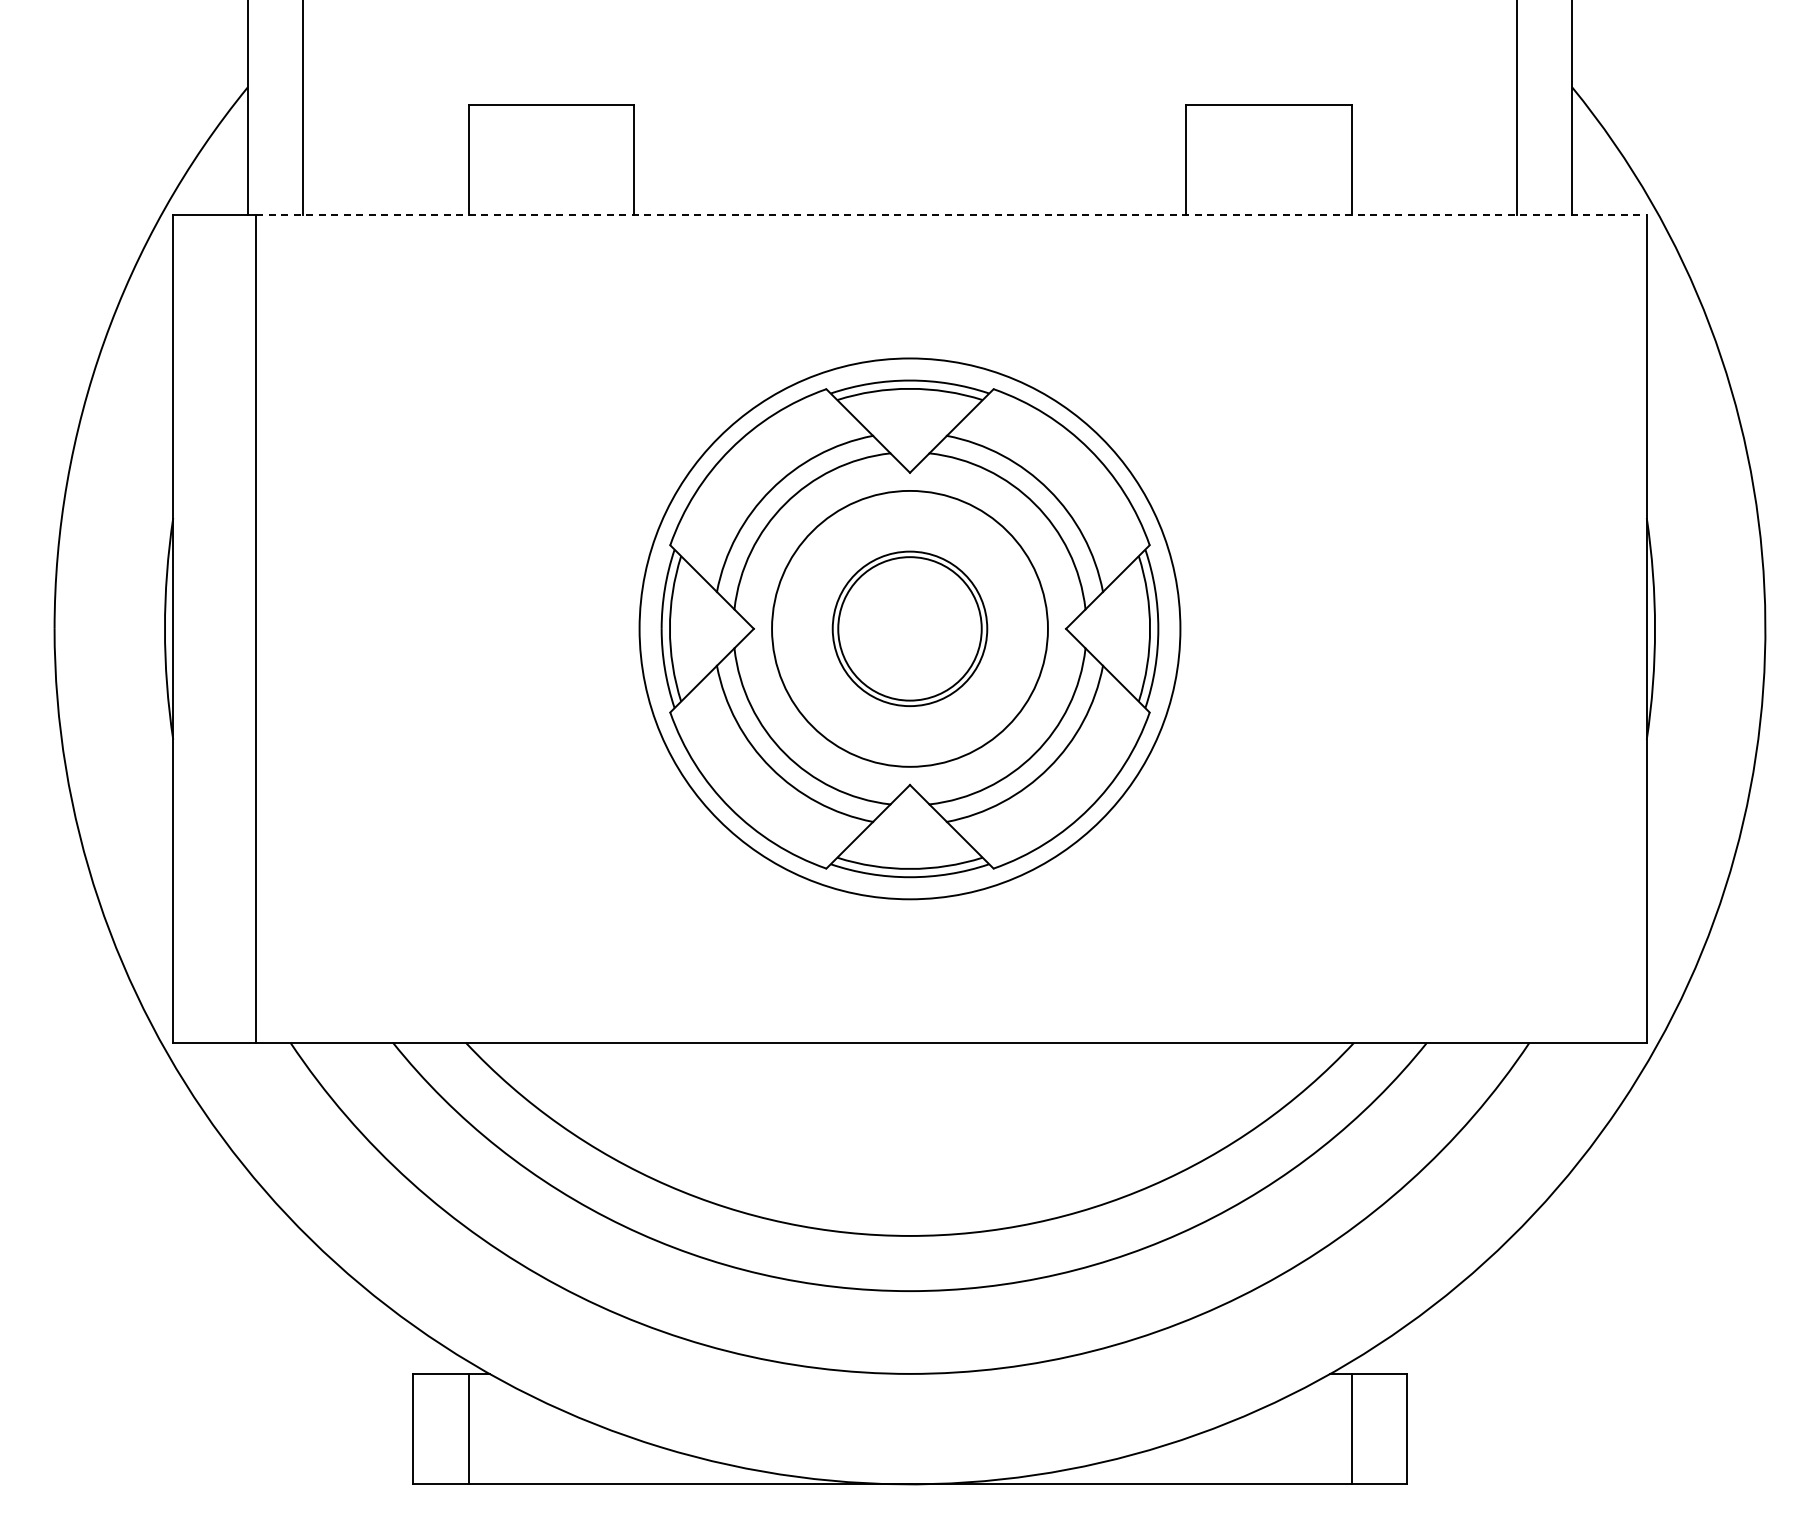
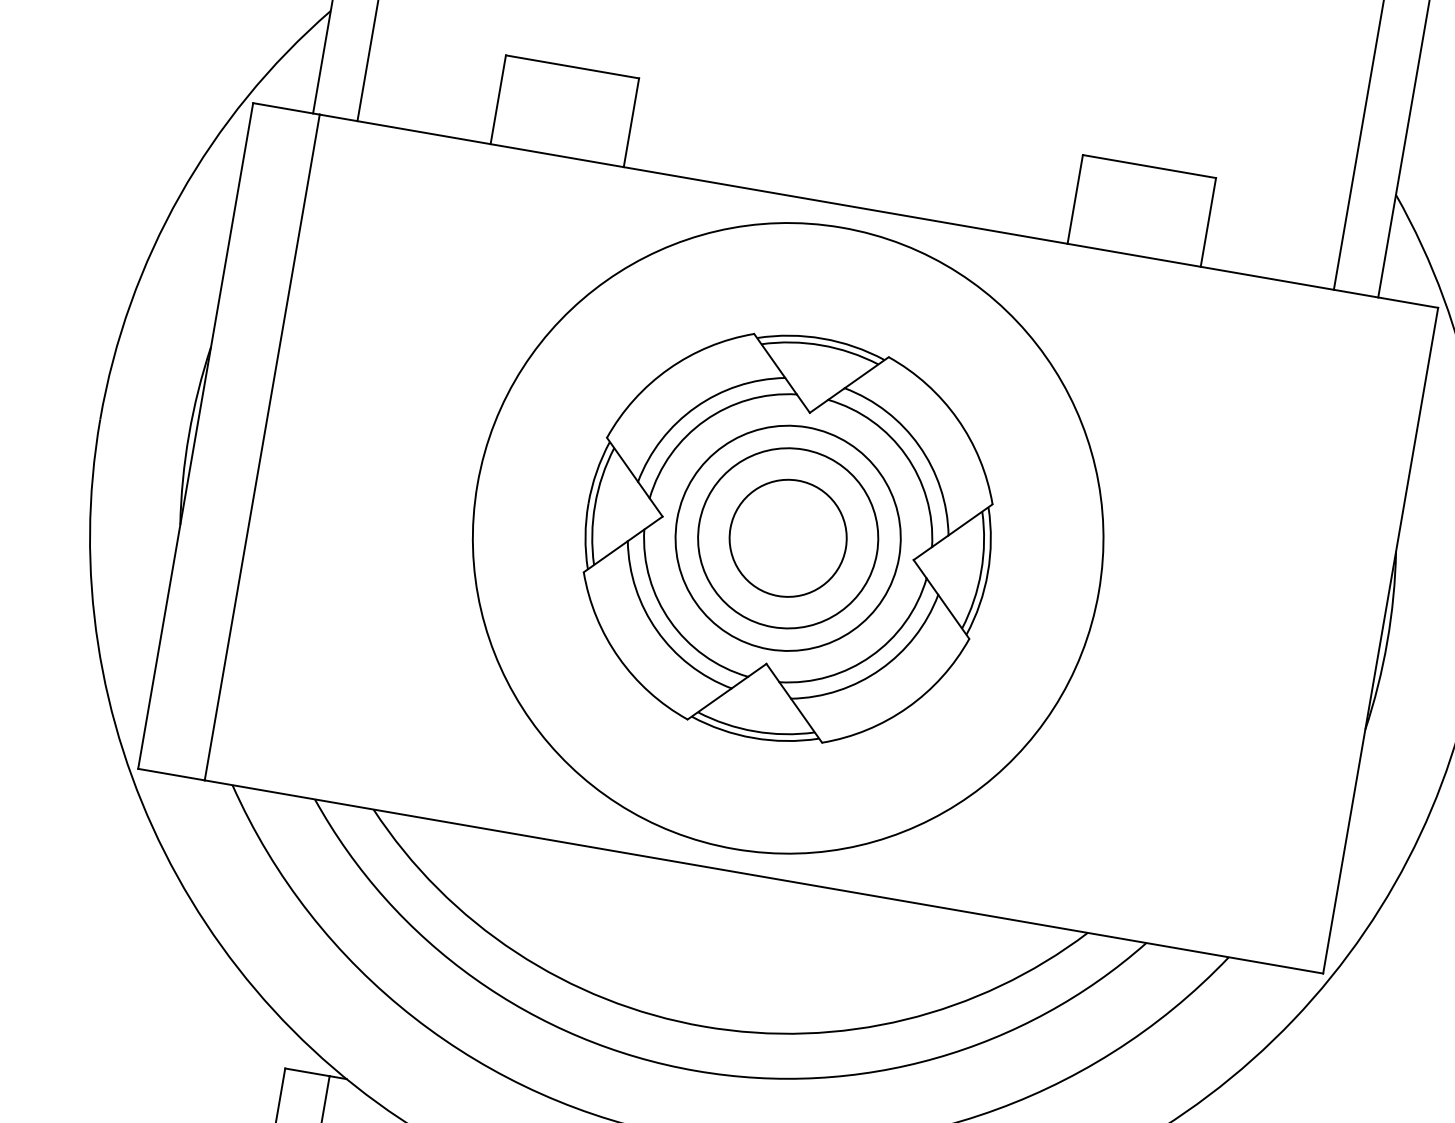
line: (951, 214) -> (879, 210), dashed -> solid
circle: (909, 628) -> (787, 537), size x1.43
circle: (909, 628) -> (787, 537), size x1.43

